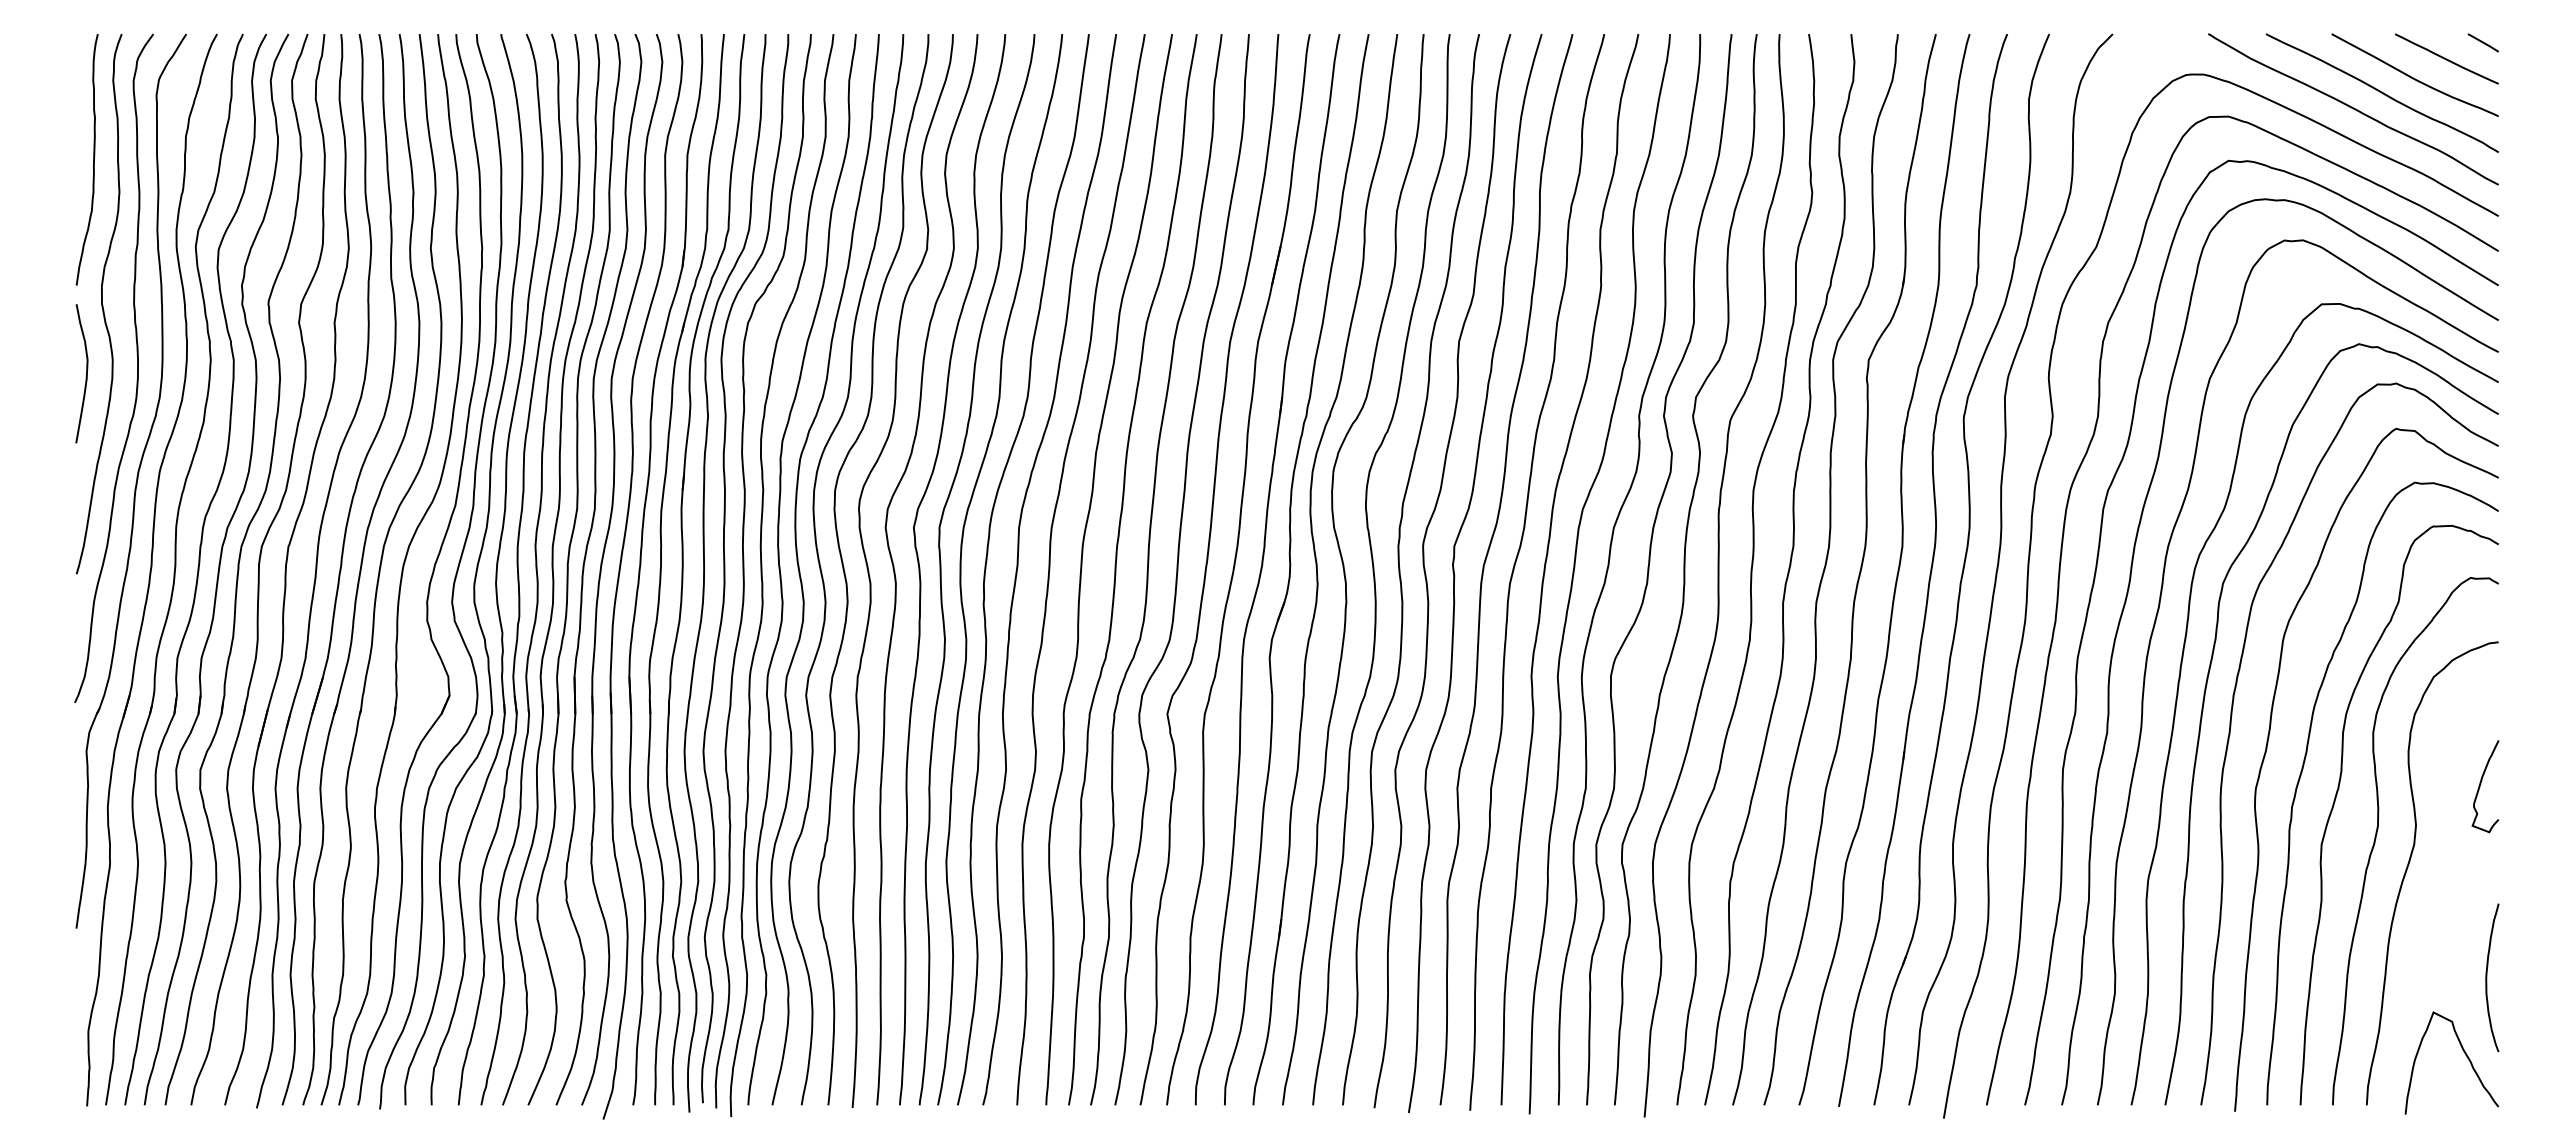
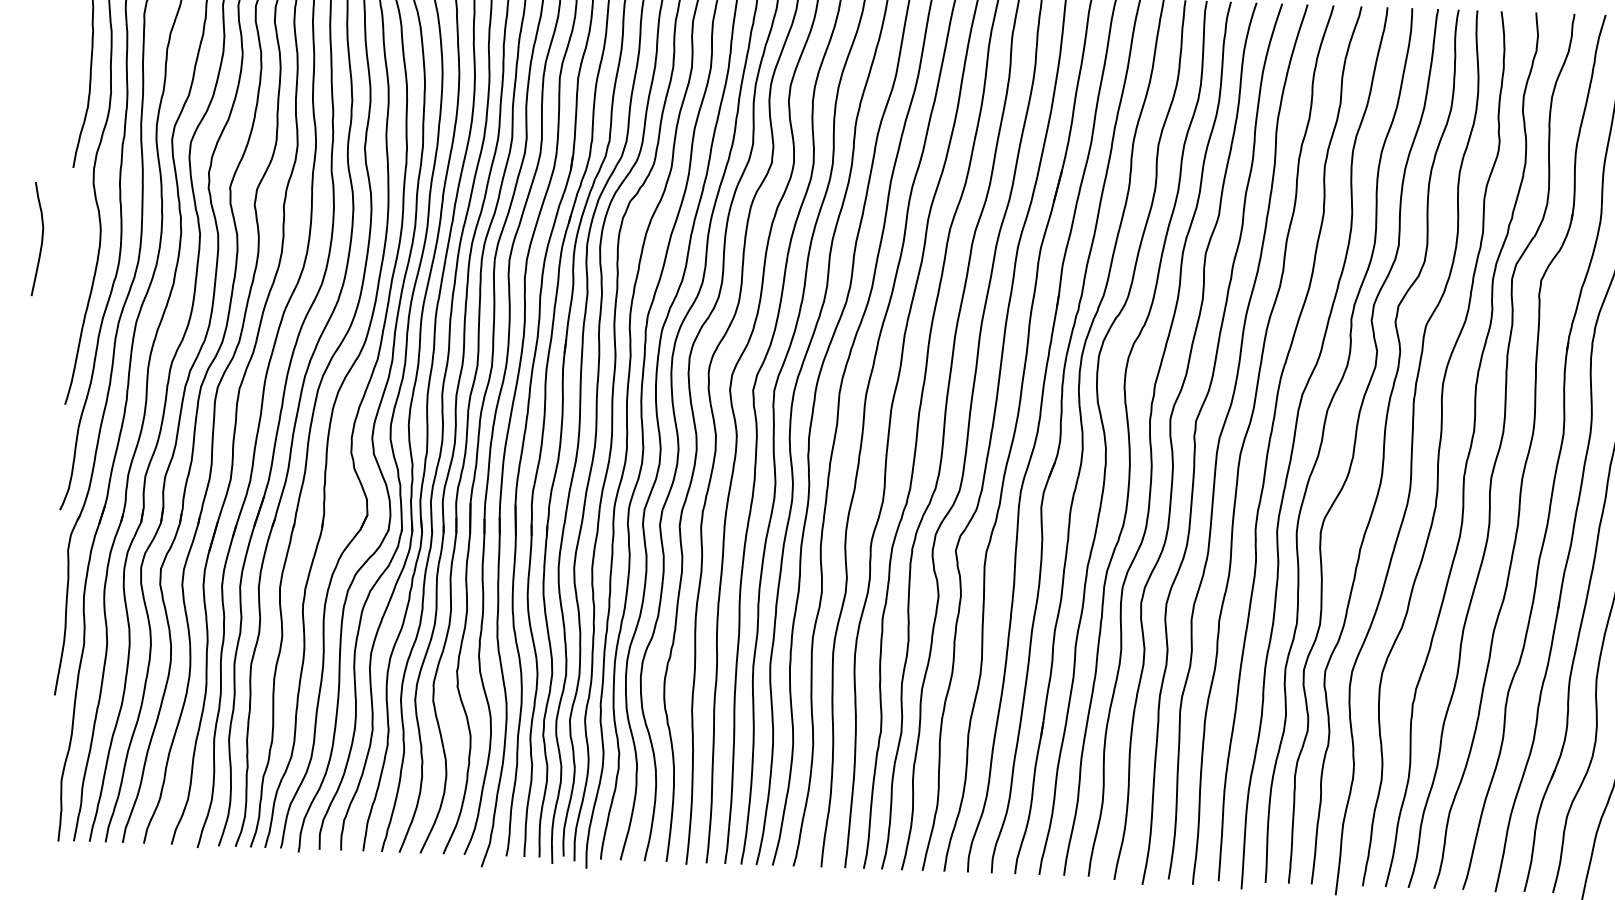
curve: (86, 373) -> (41, 239), moved

